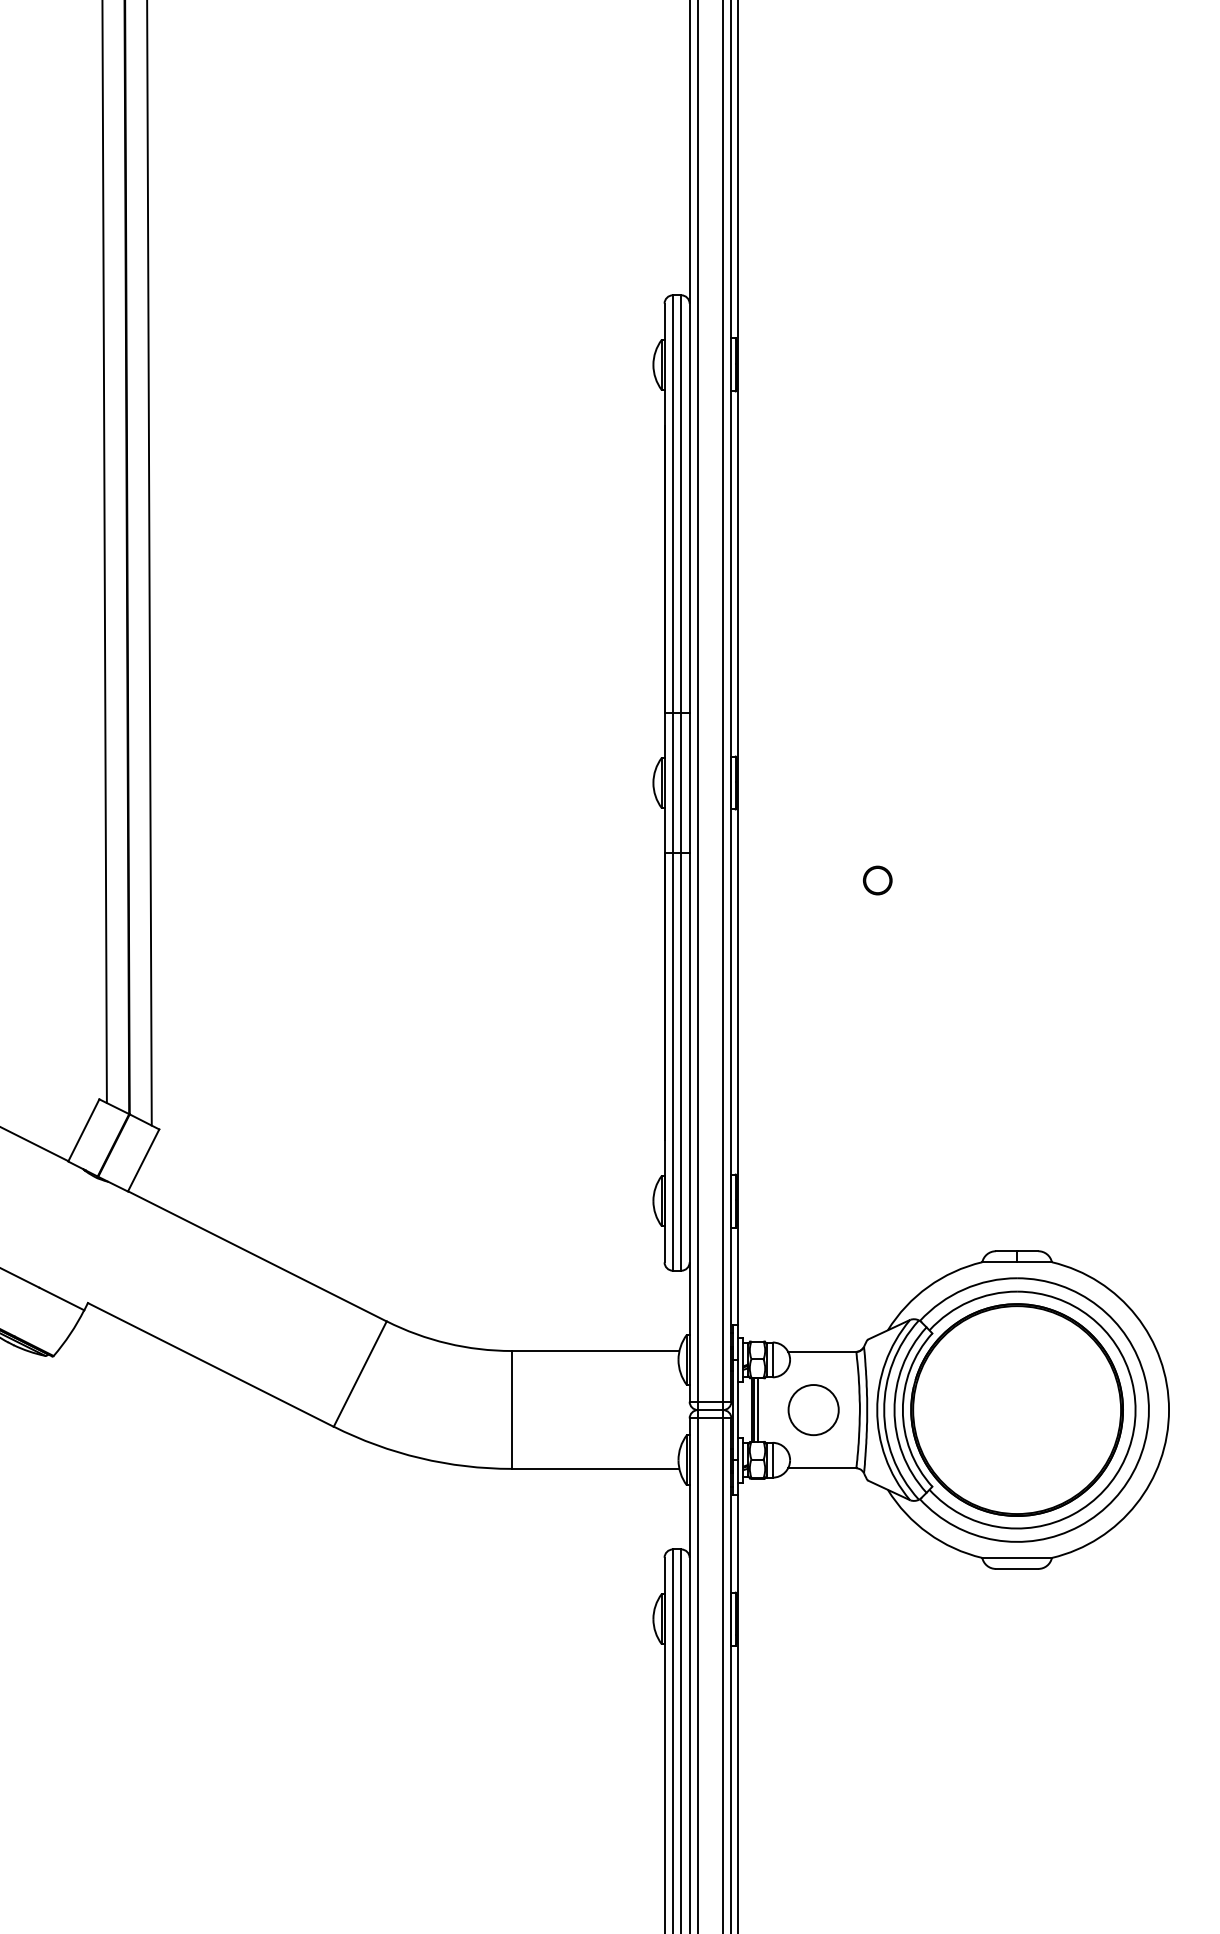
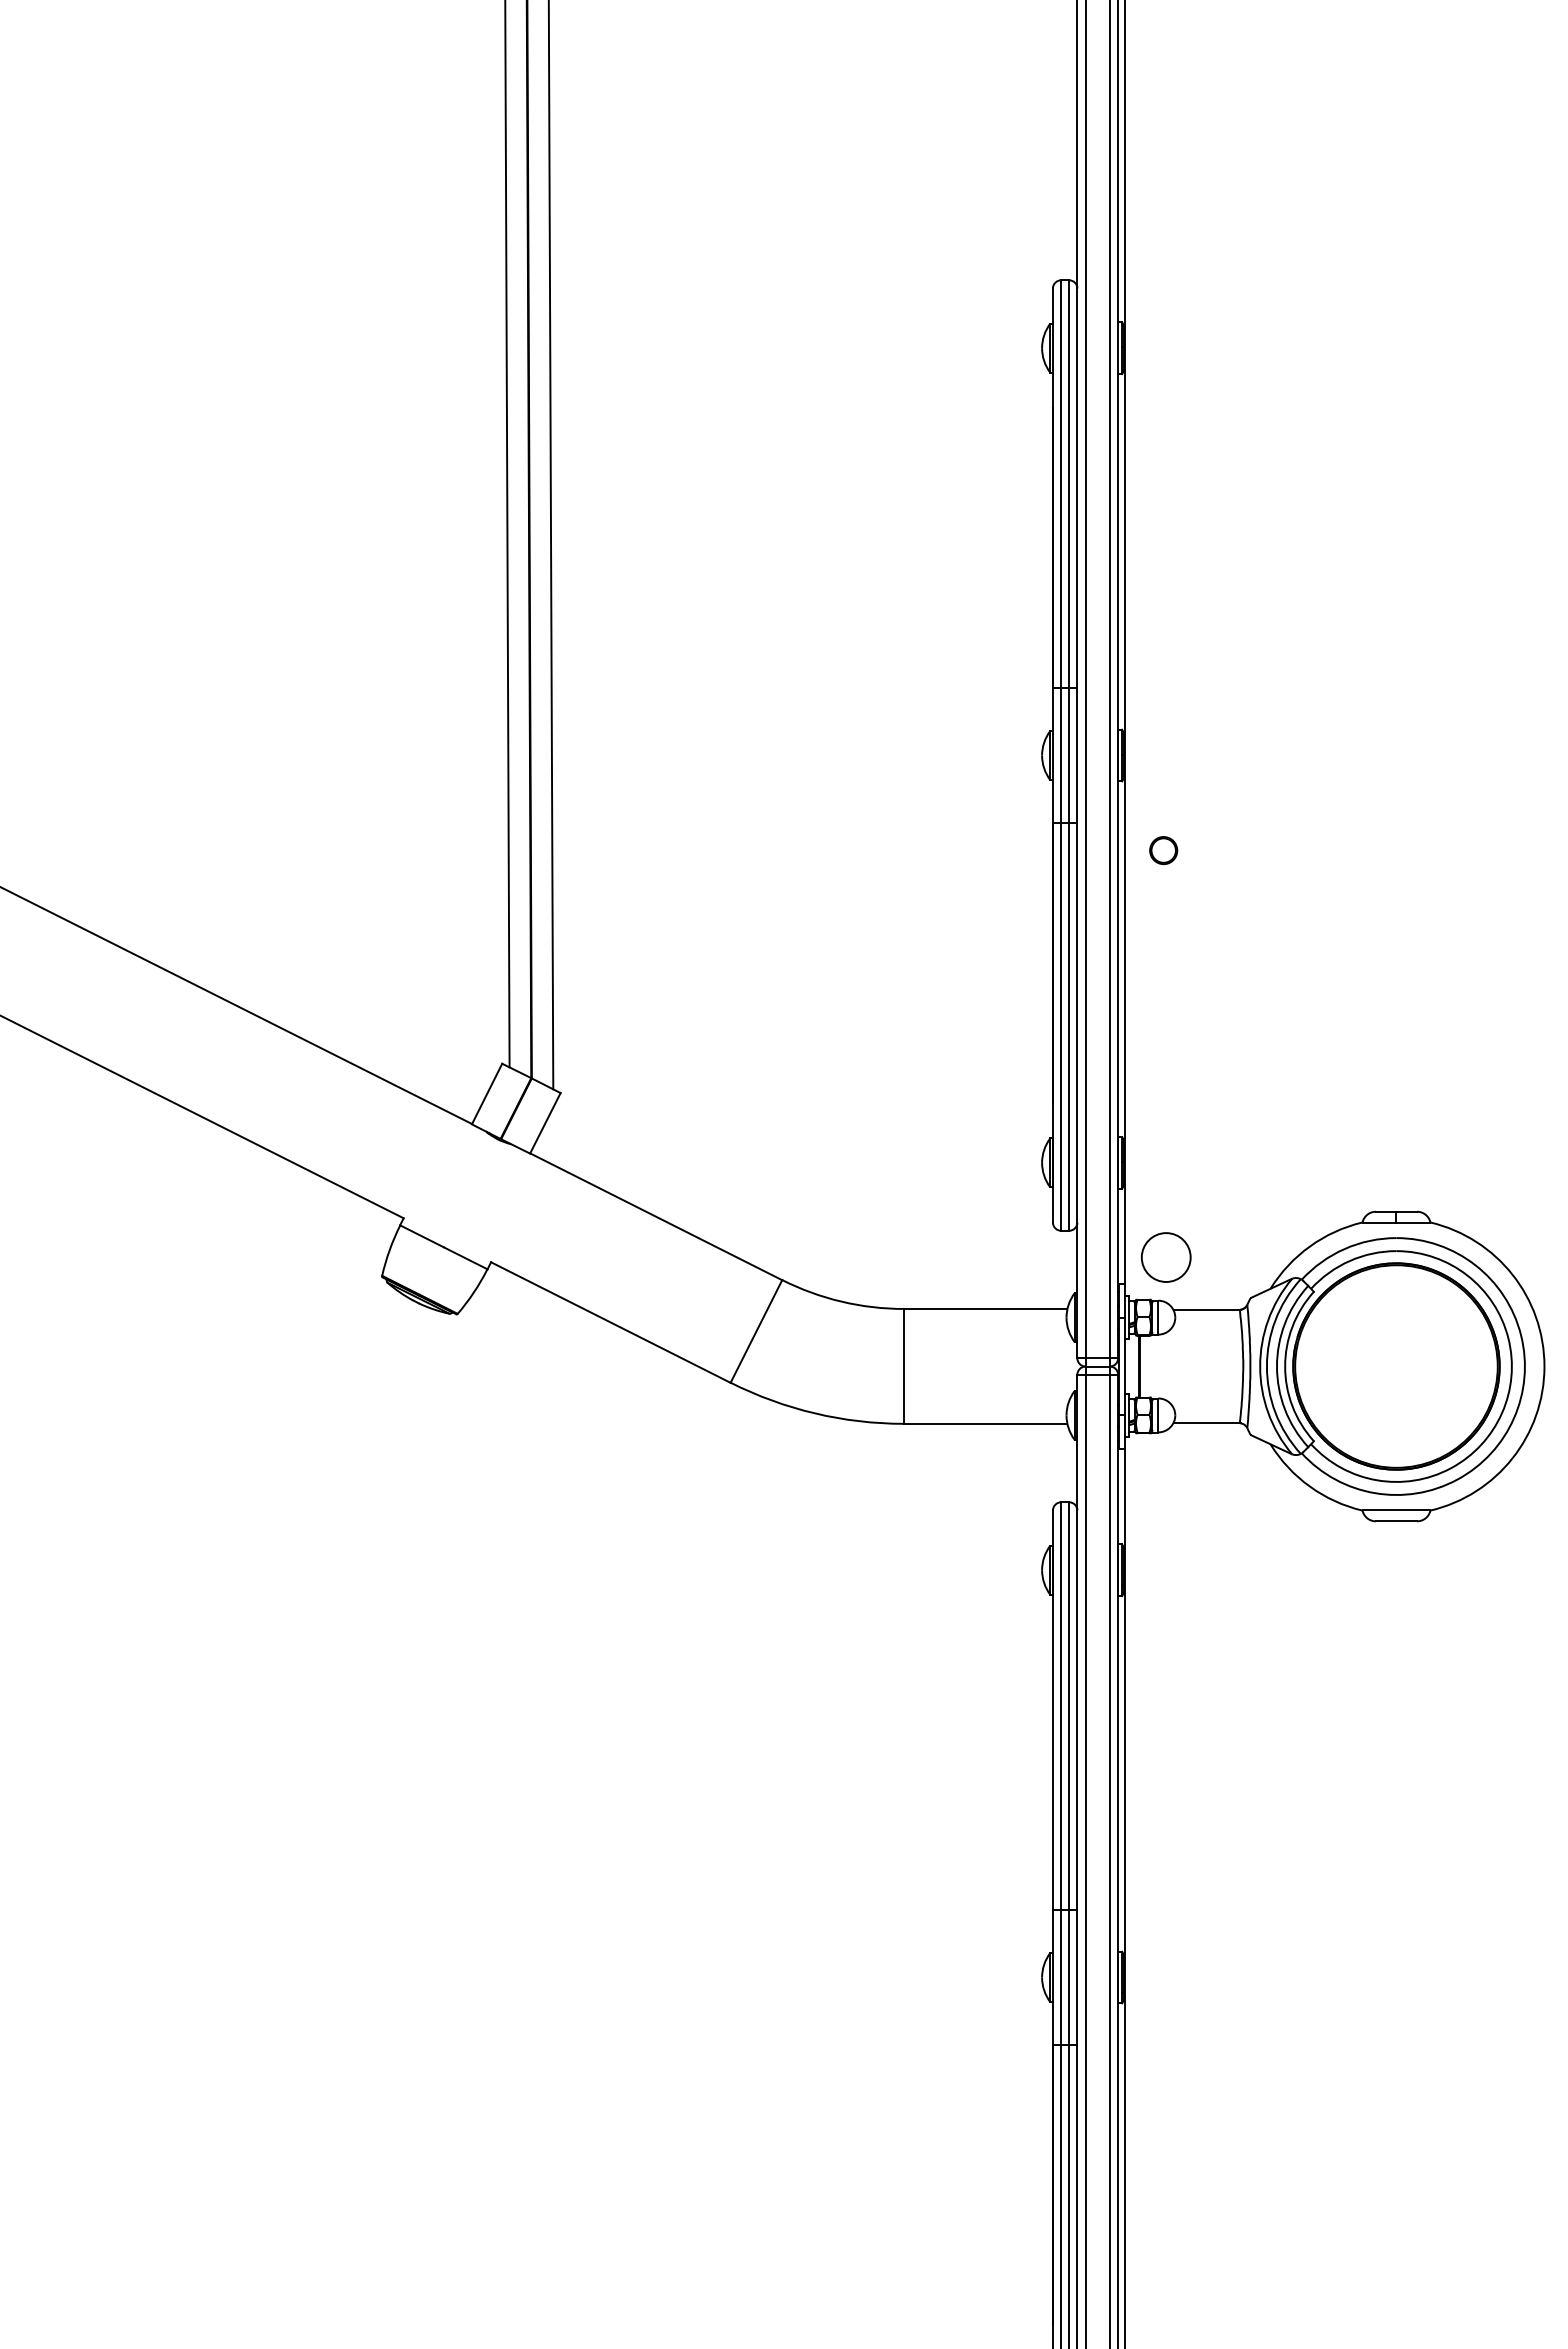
part: (877, 880) -> (1163, 850), moved
line: (757, 1410) -> (1143, 1366), removed
circle: (812, 1410) -> (1165, 1257), moved

